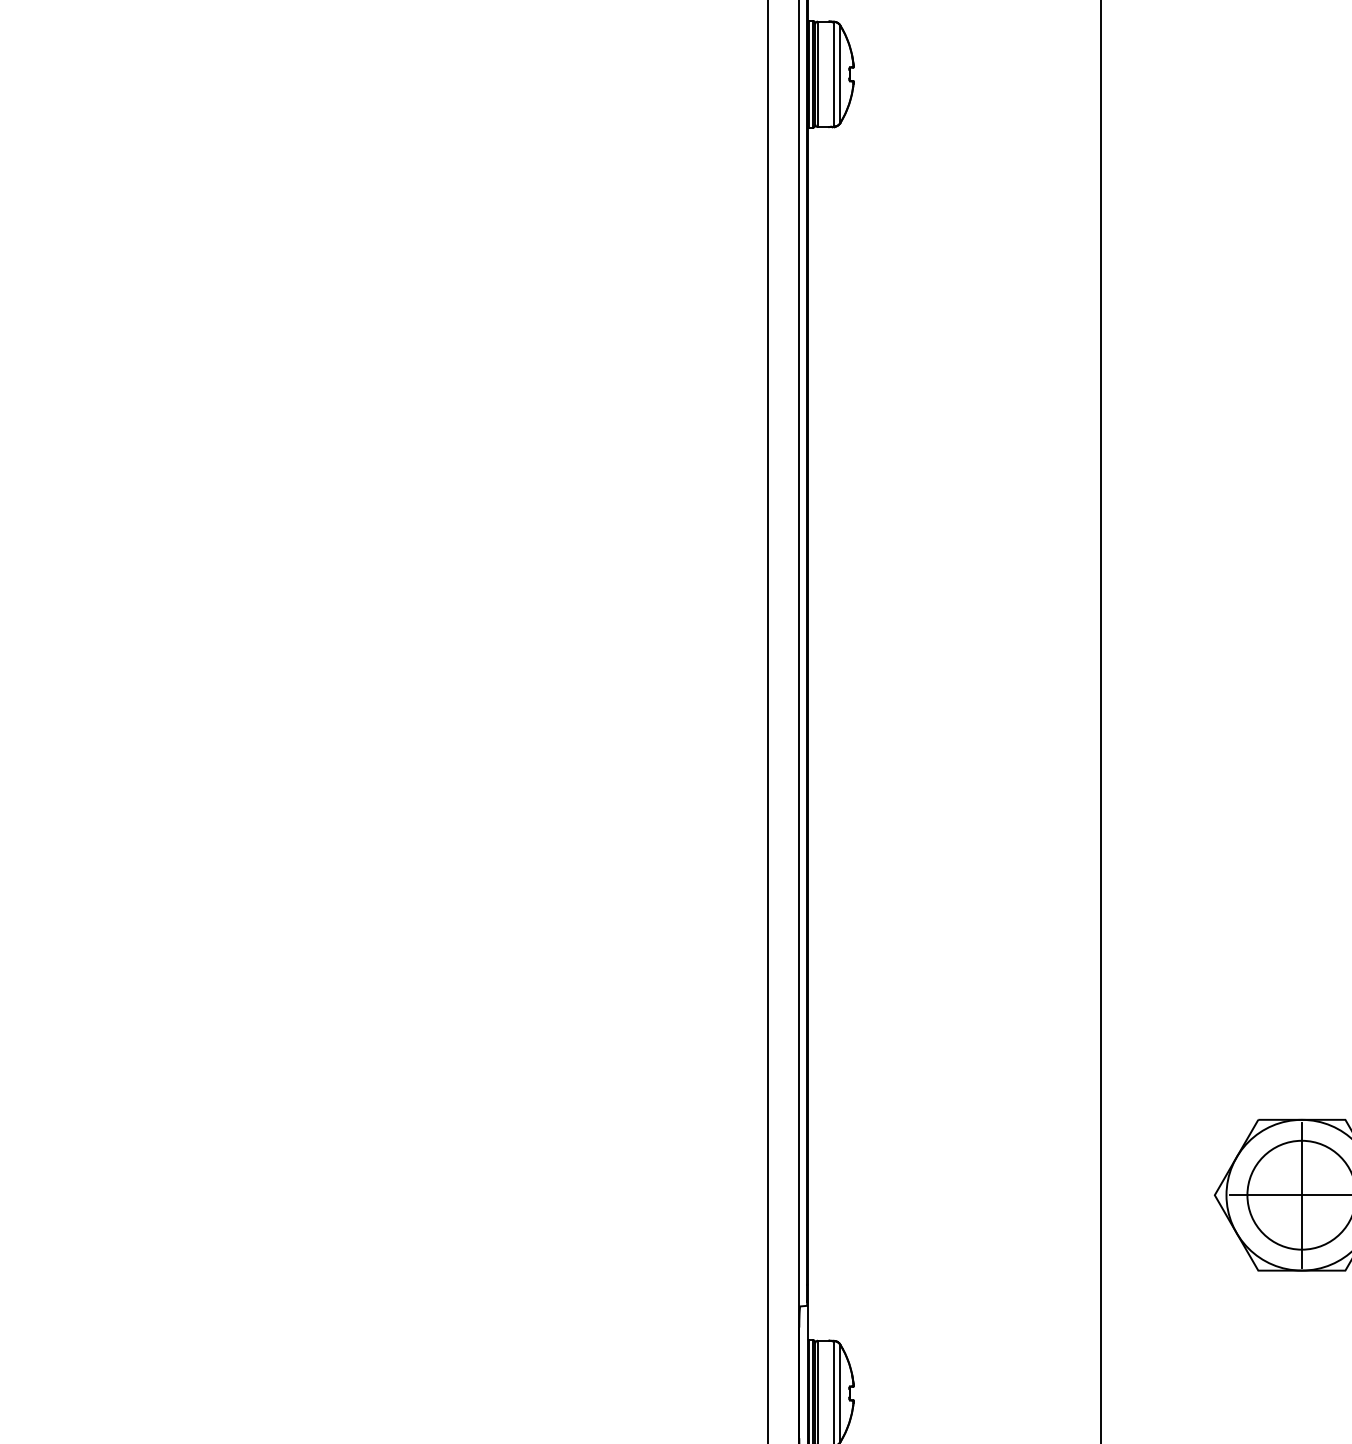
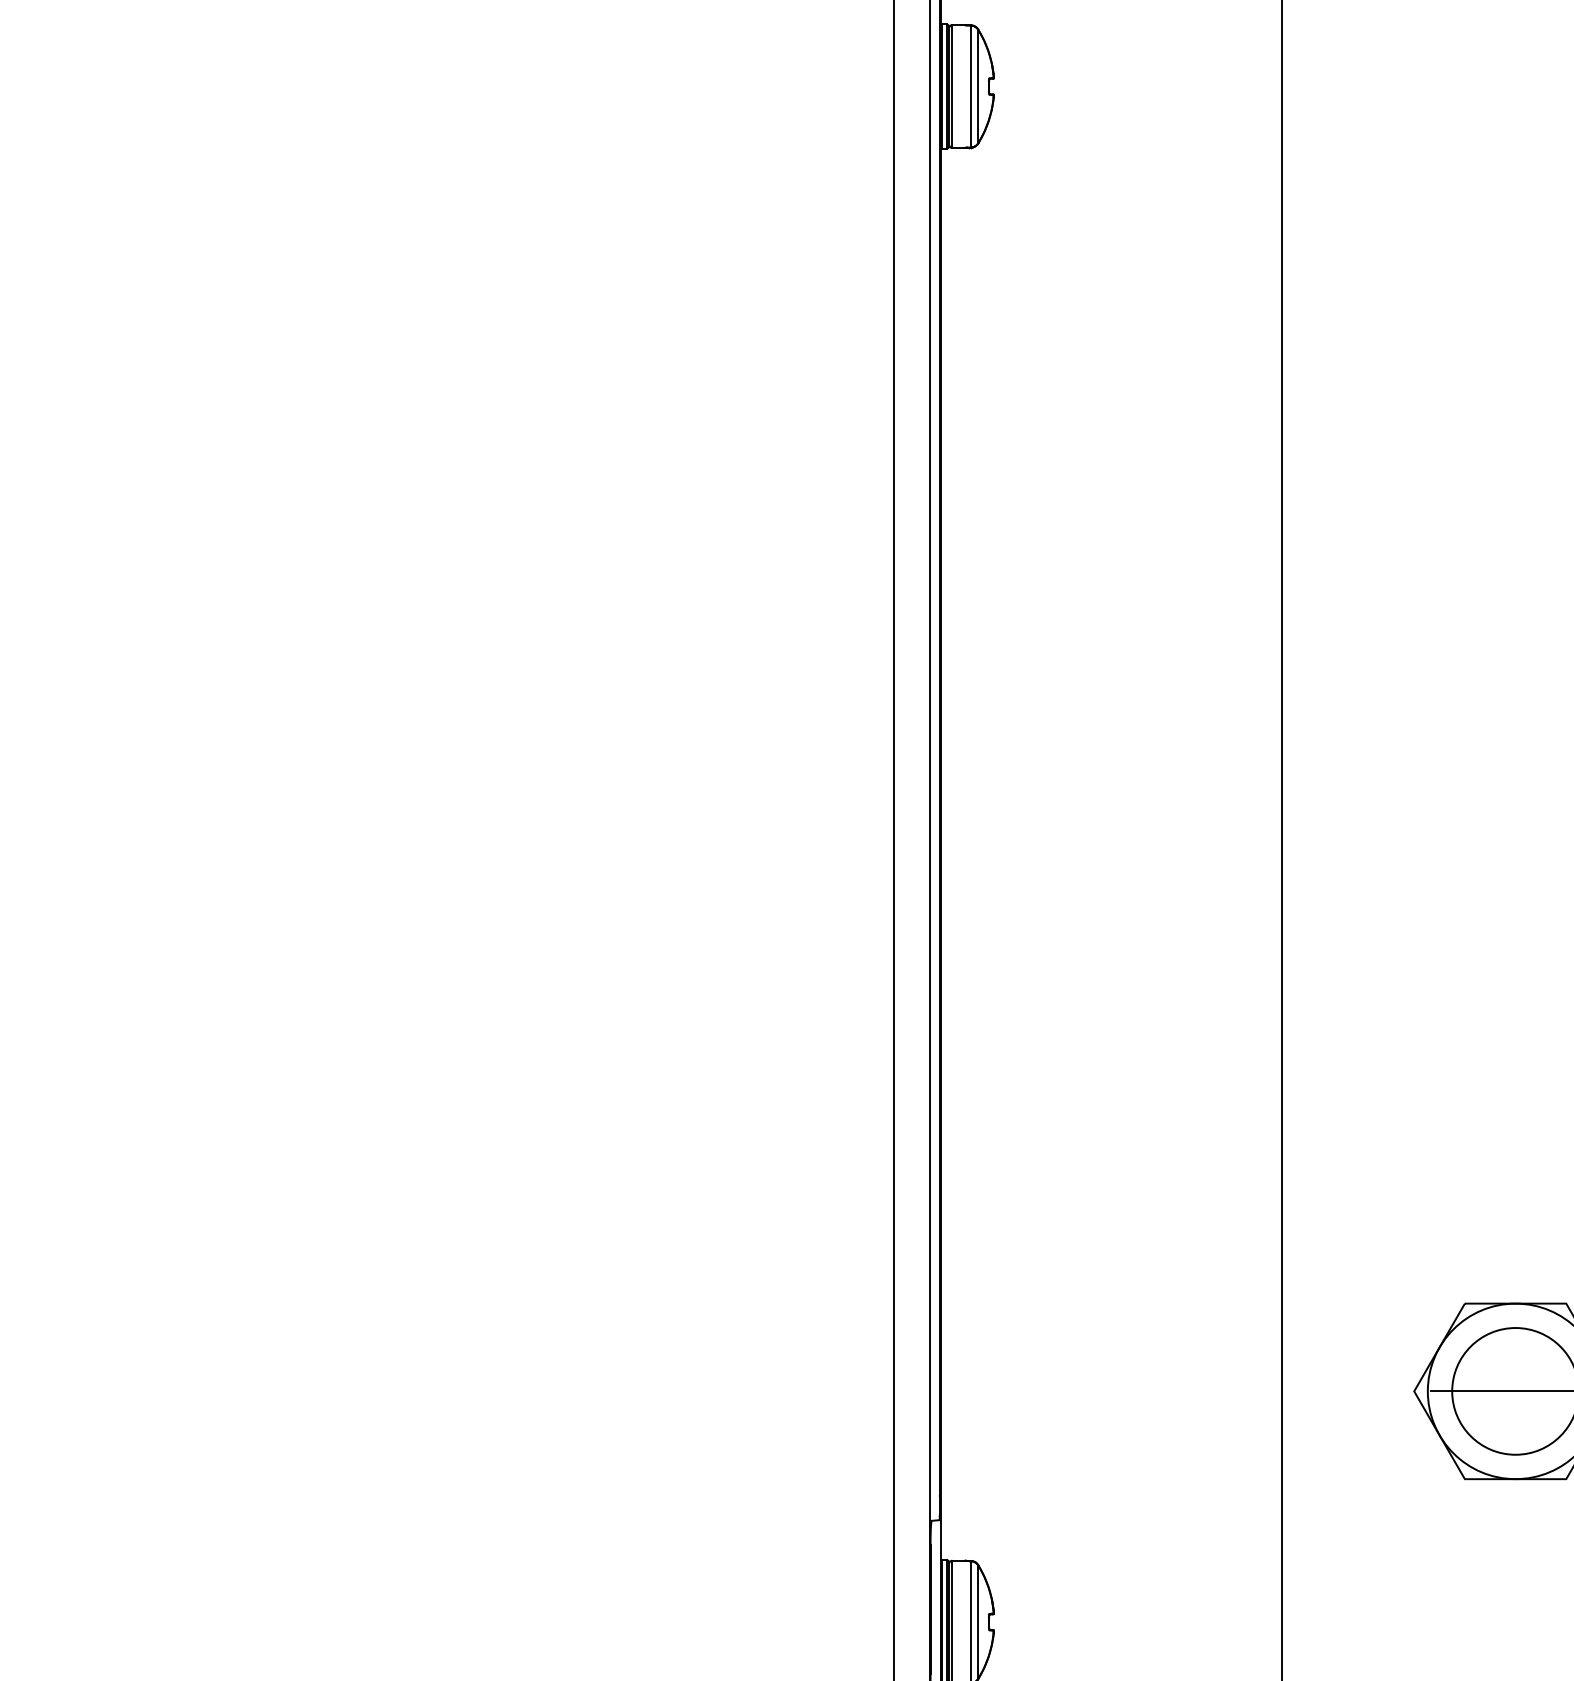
line: (1301, 1194) -> (1515, 1390), removed

